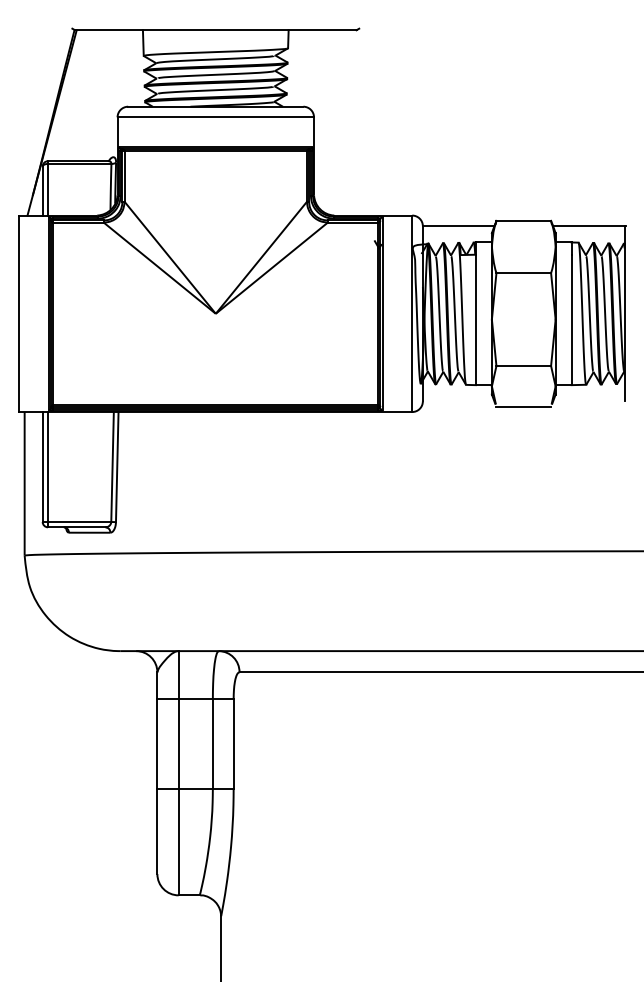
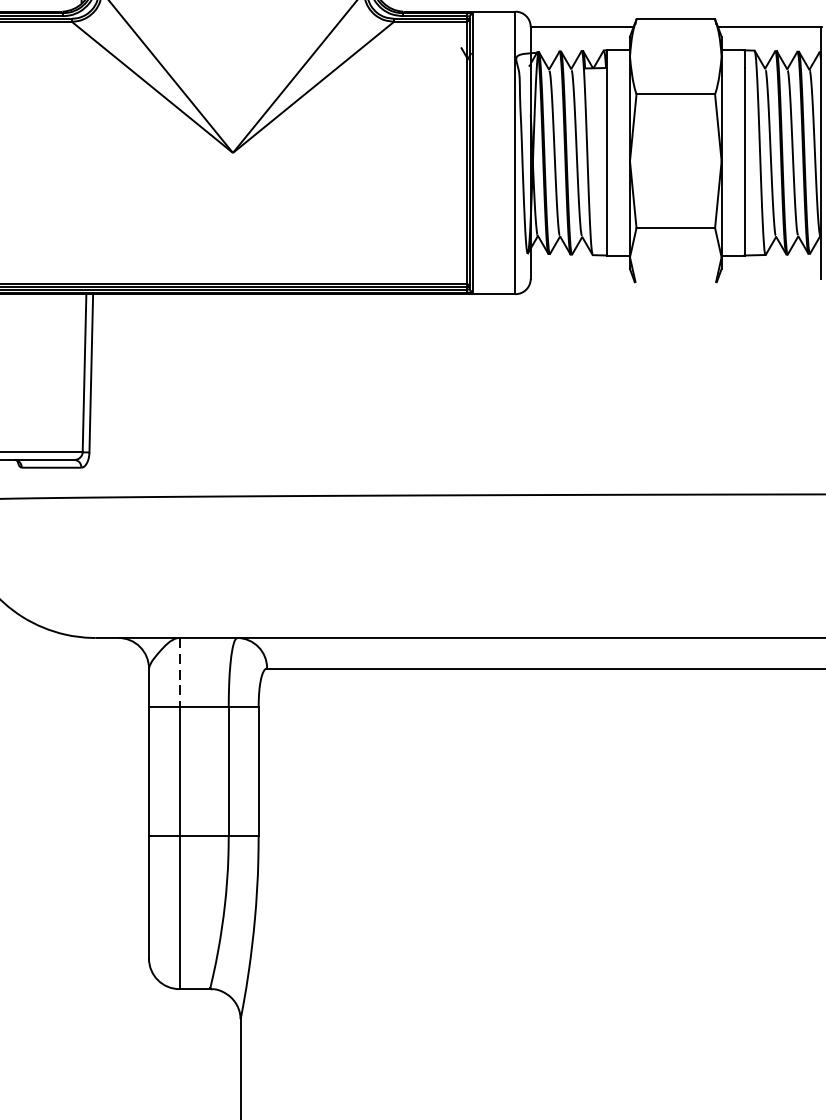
line: (523, 406) -> (675, 286), removed
line: (178, 675) -> (179, 673), solid -> dashed

